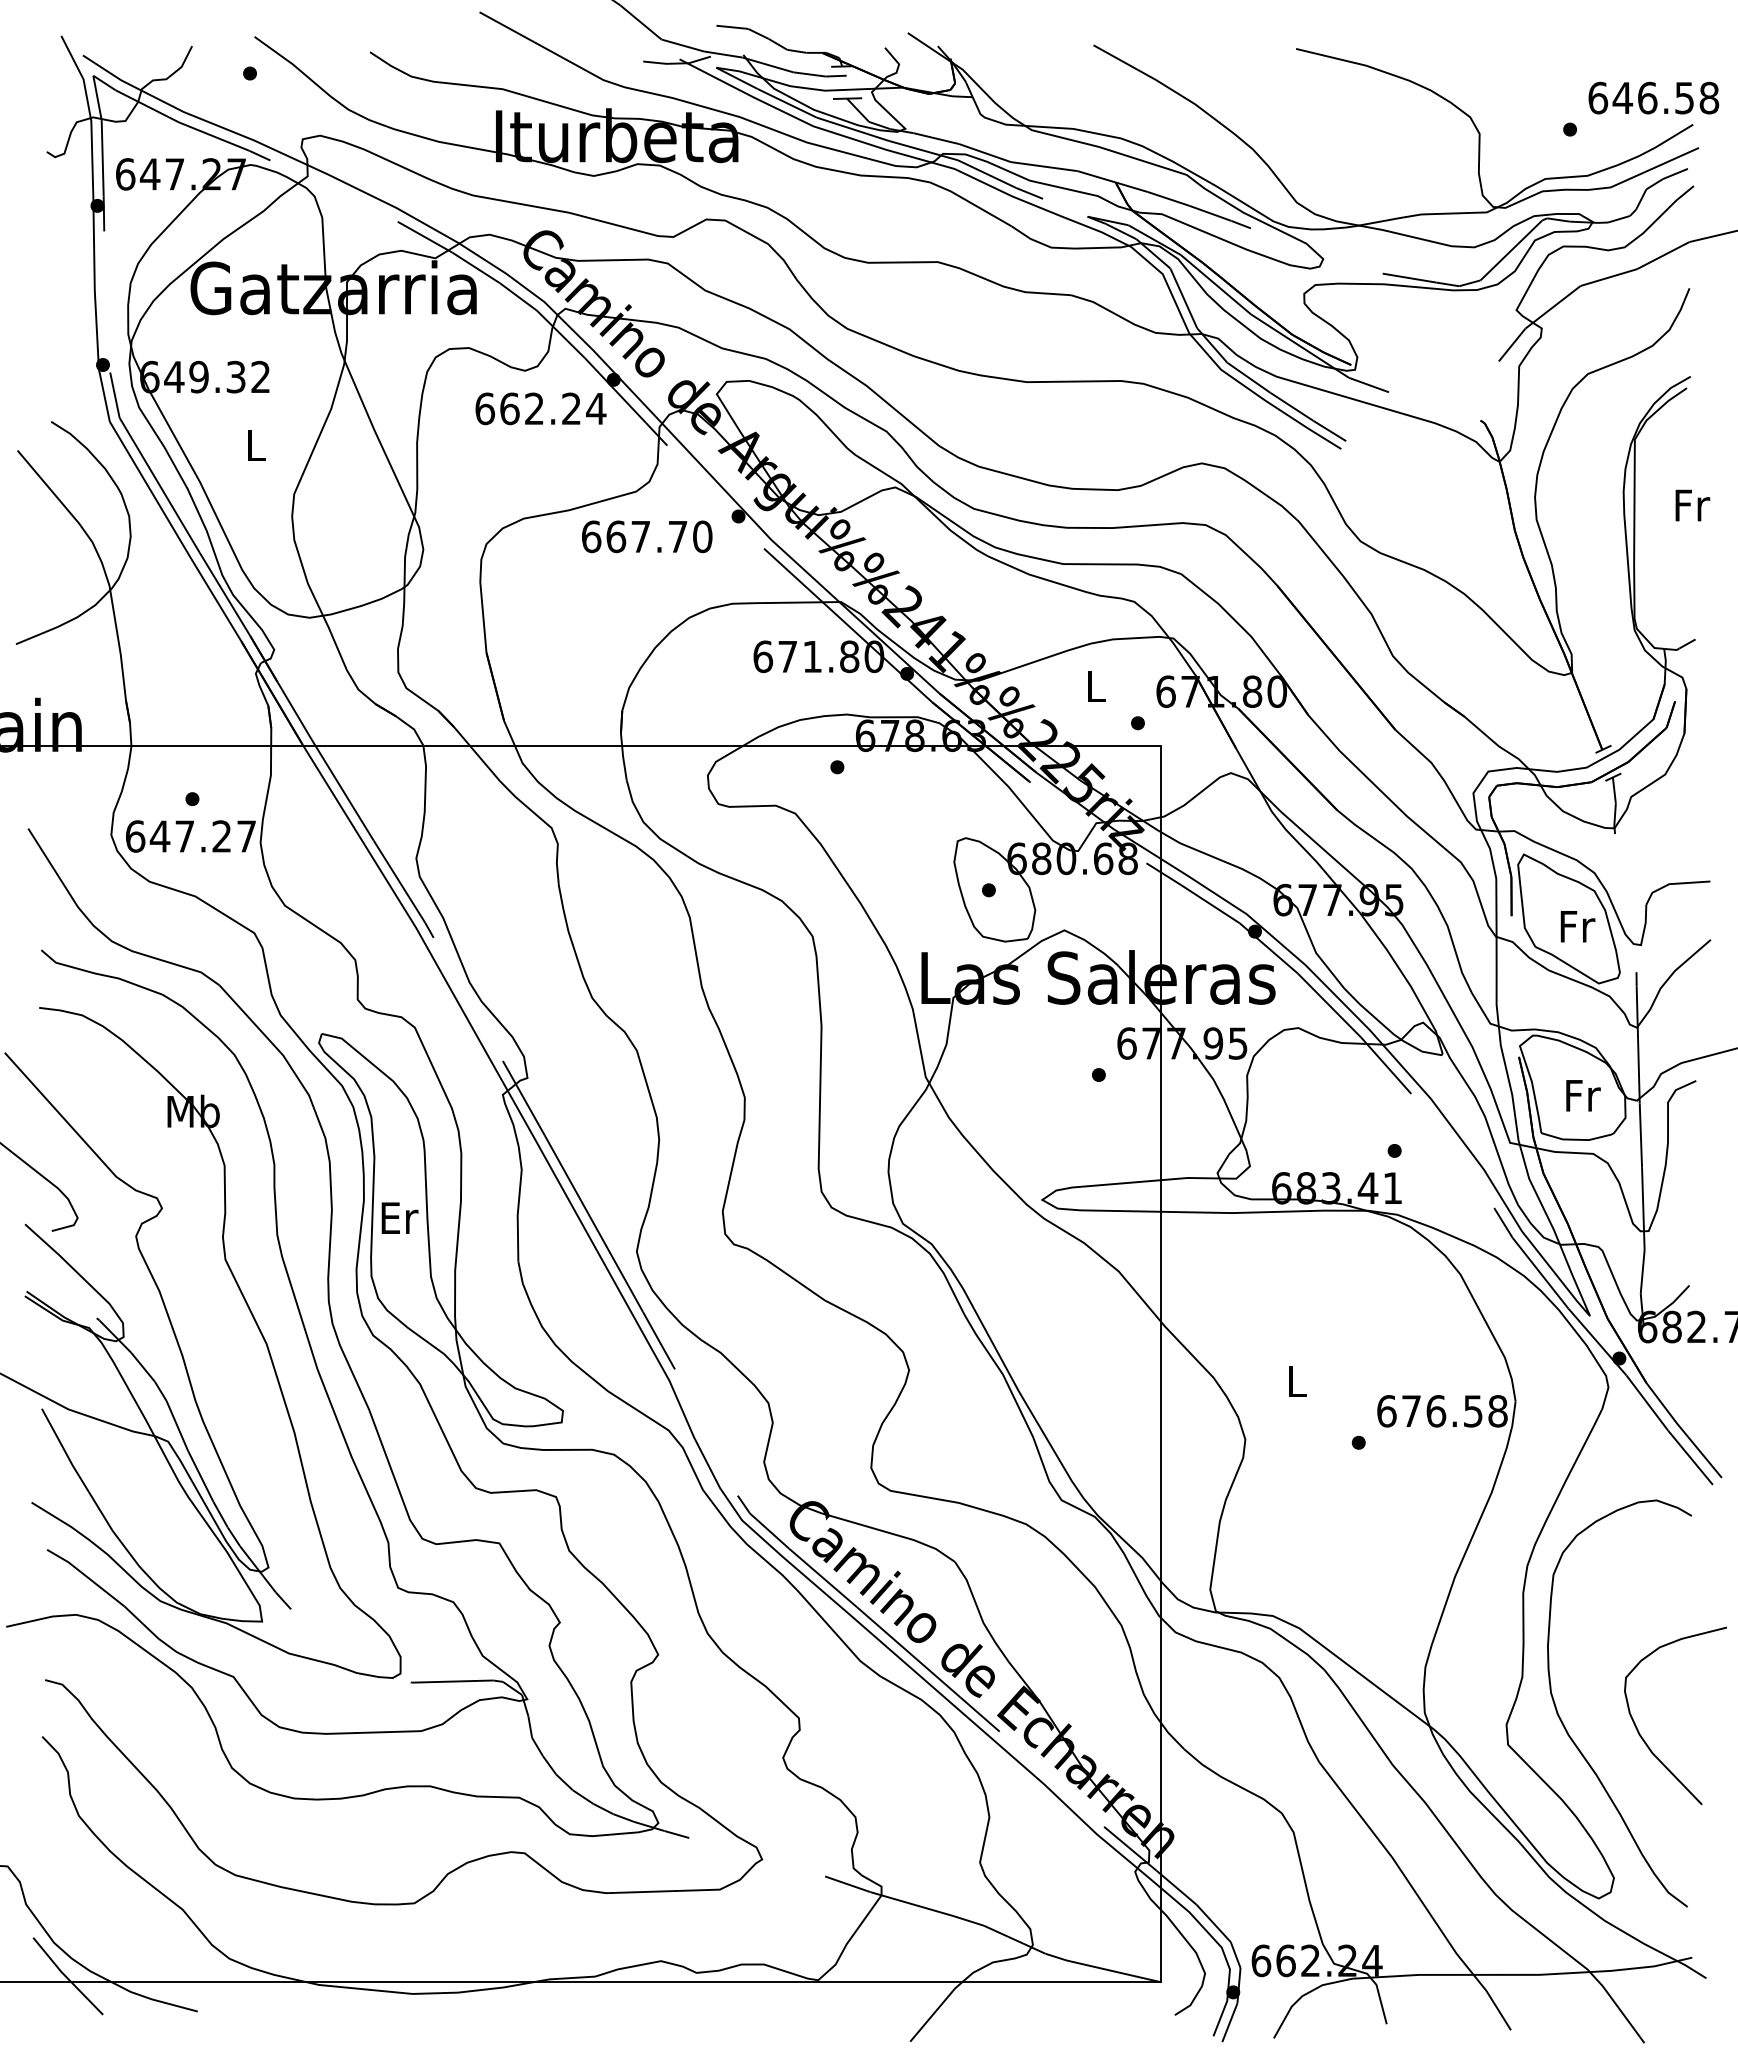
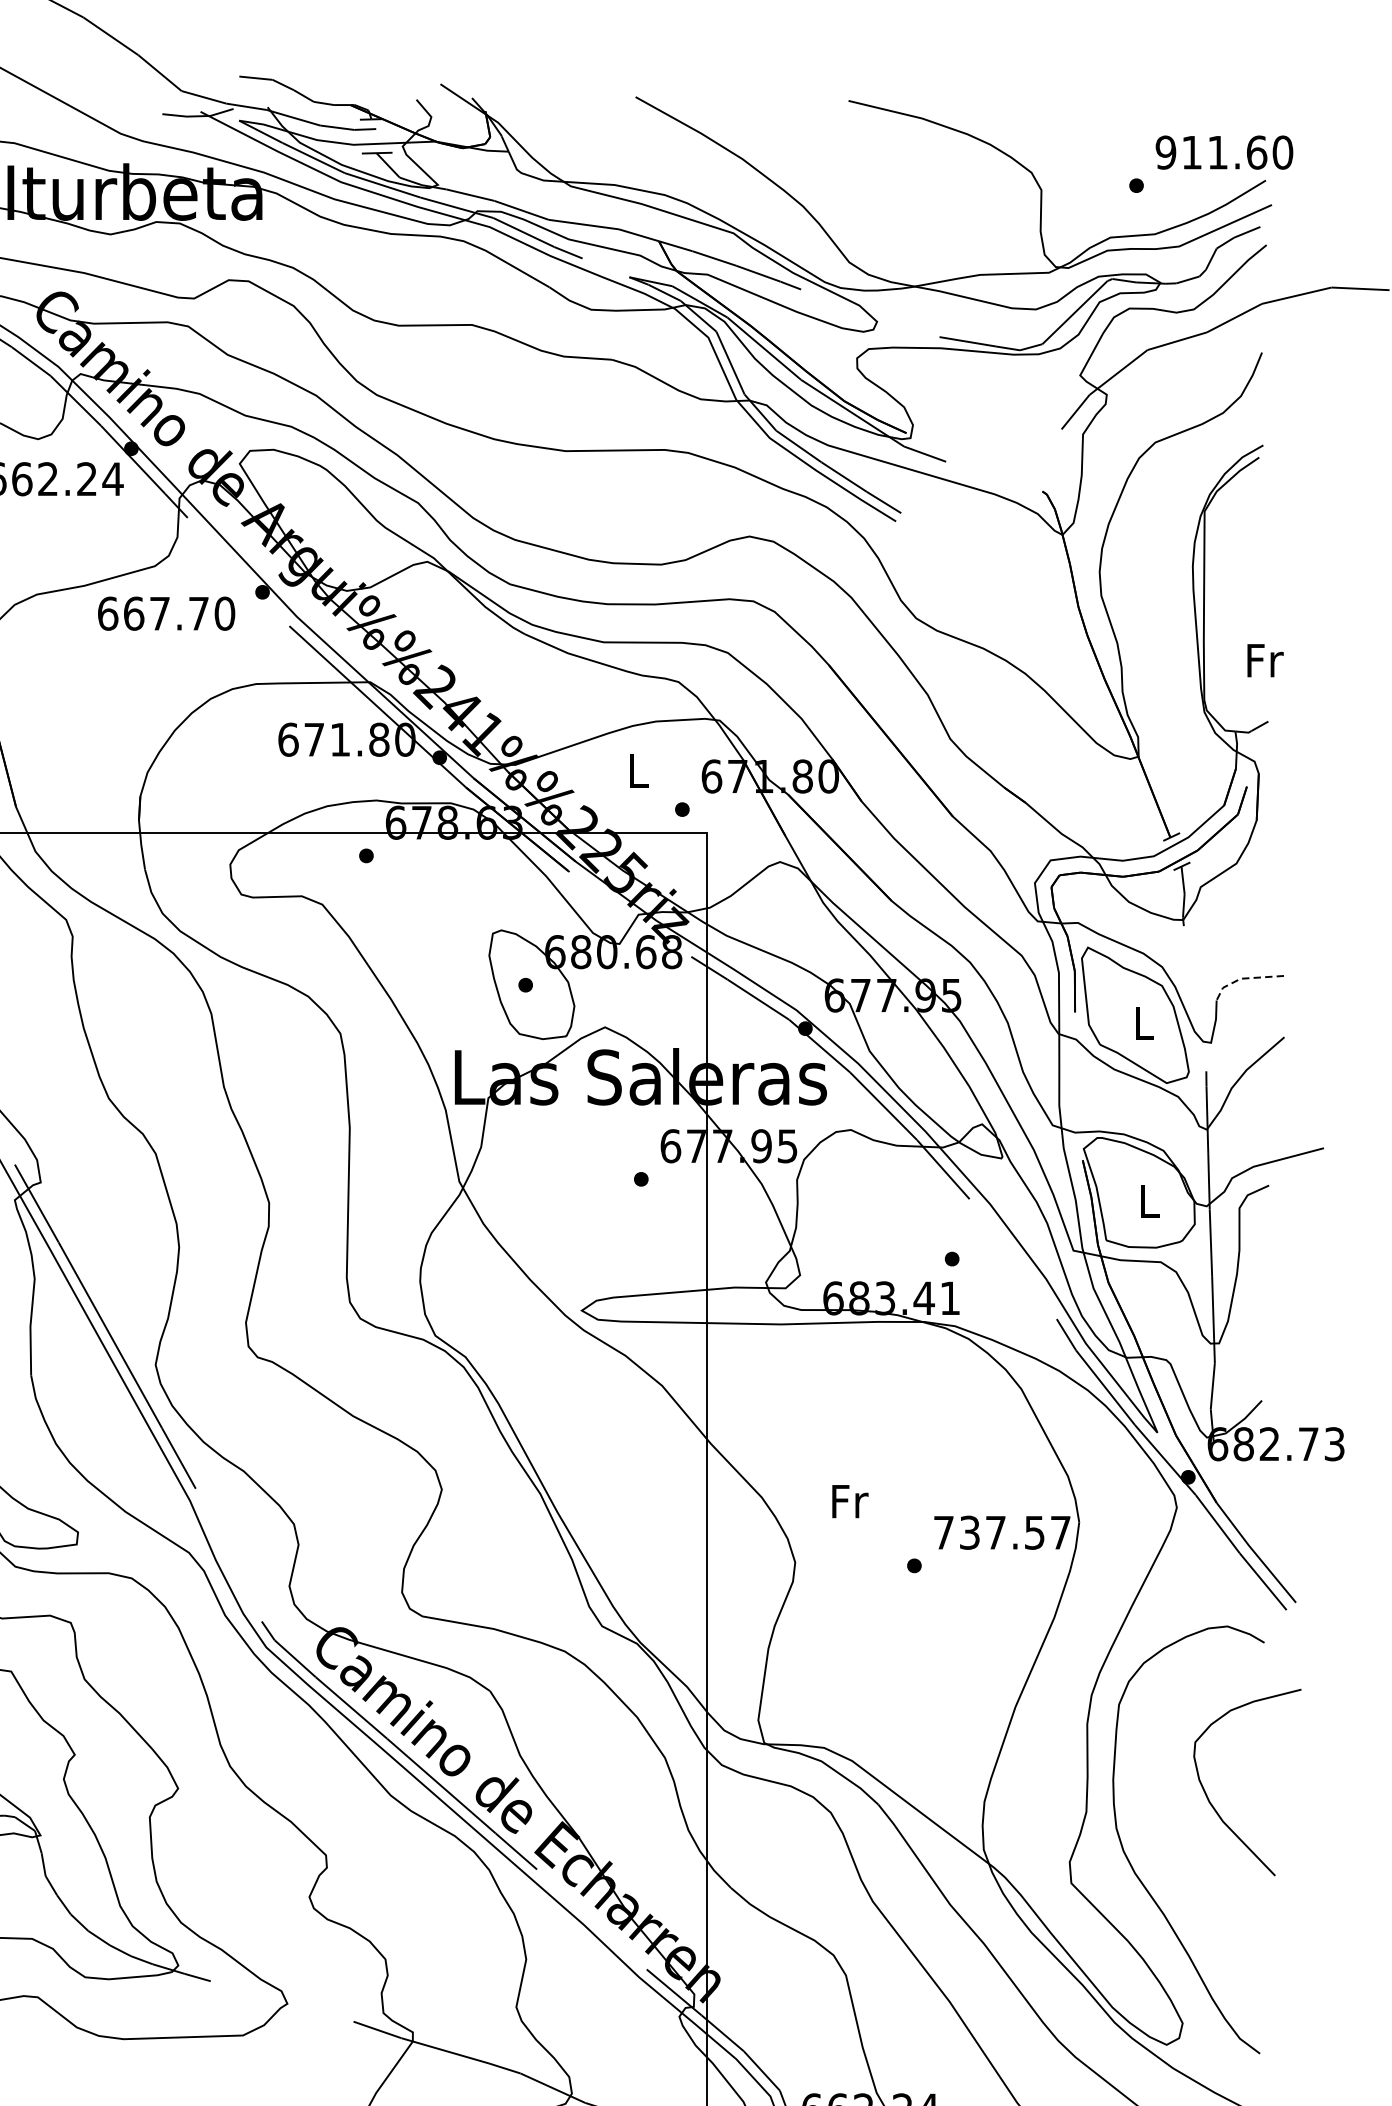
text: (1653, 97) -> (1224, 151), 646.58 -> 911.60
text: (1692, 505) -> (1265, 660), moved
line: (1672, 883) -> (1244, 978), solid -> dashed
text: (1577, 926) -> (1144, 1023), Fr -> L
text: (1583, 1095) -> (1150, 1200), Fr -> L
text: (1297, 1381) -> (850, 1501), L -> Fr
text: (1442, 1411) -> (1002, 1532), 676.58 -> 737.57
curve: (1642, 1736) -> (1212, 1804), moved

